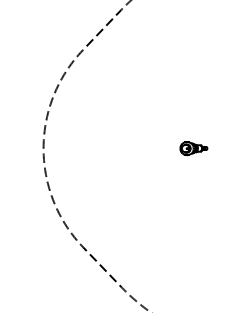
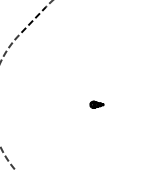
part: (193, 148) -> (96, 104), size x0.7

